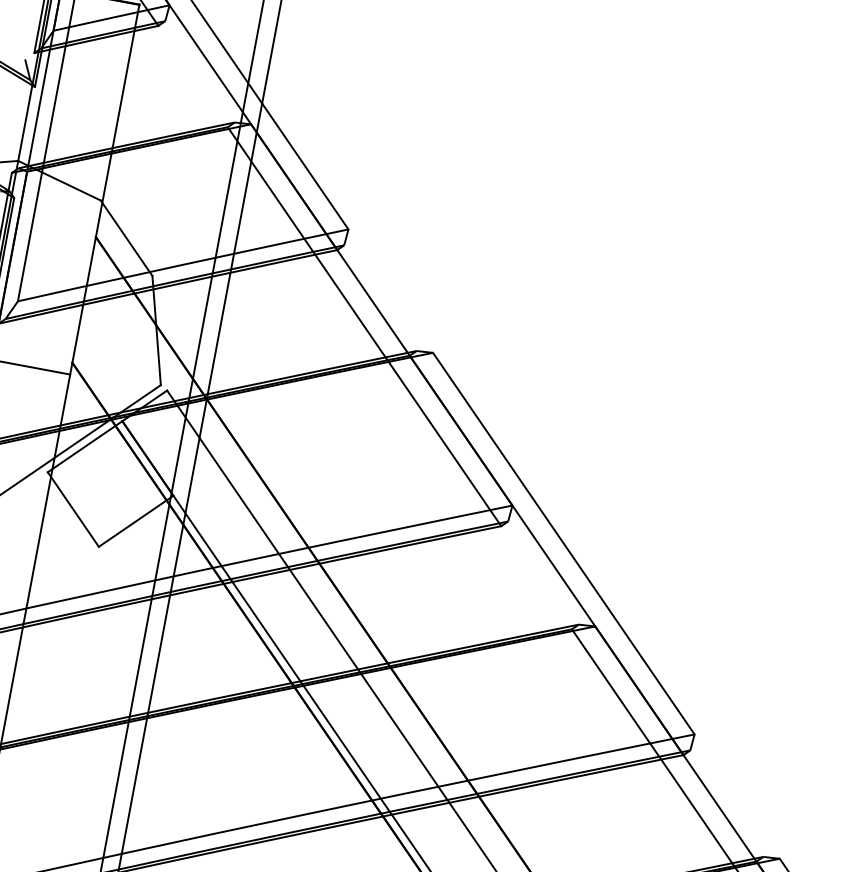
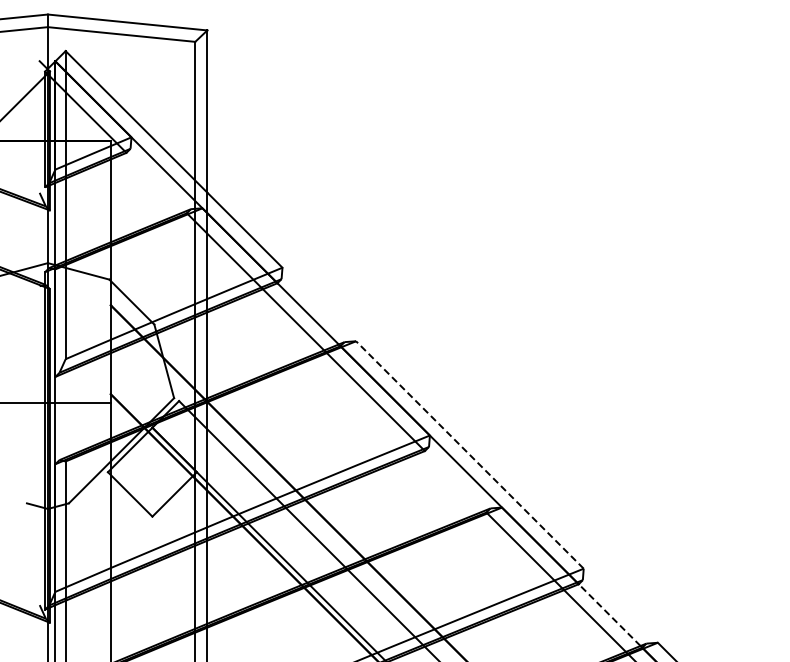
line: (563, 542) -> (469, 454), solid -> dashed
line: (718, 807) -> (609, 615), solid -> dashed

